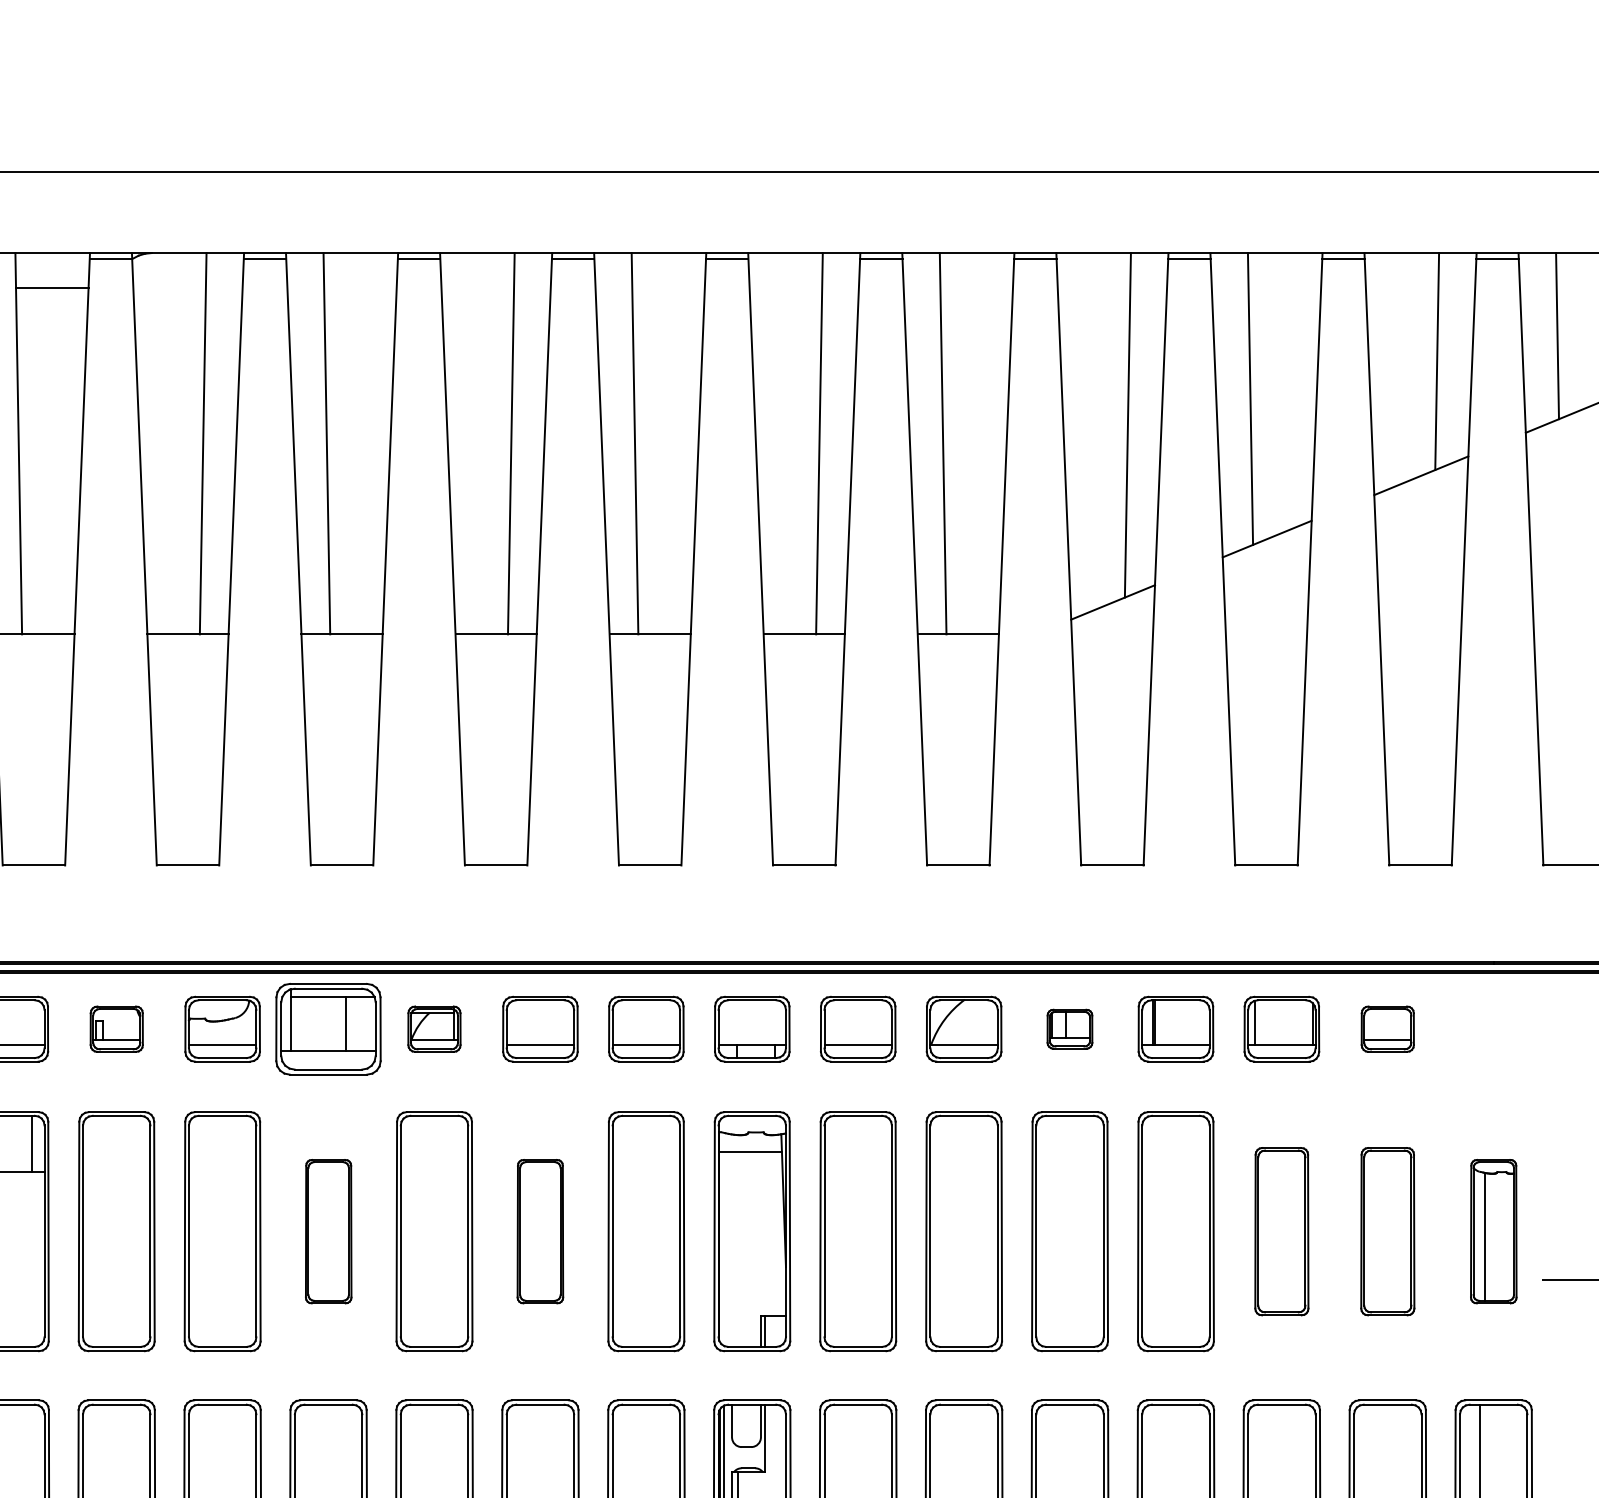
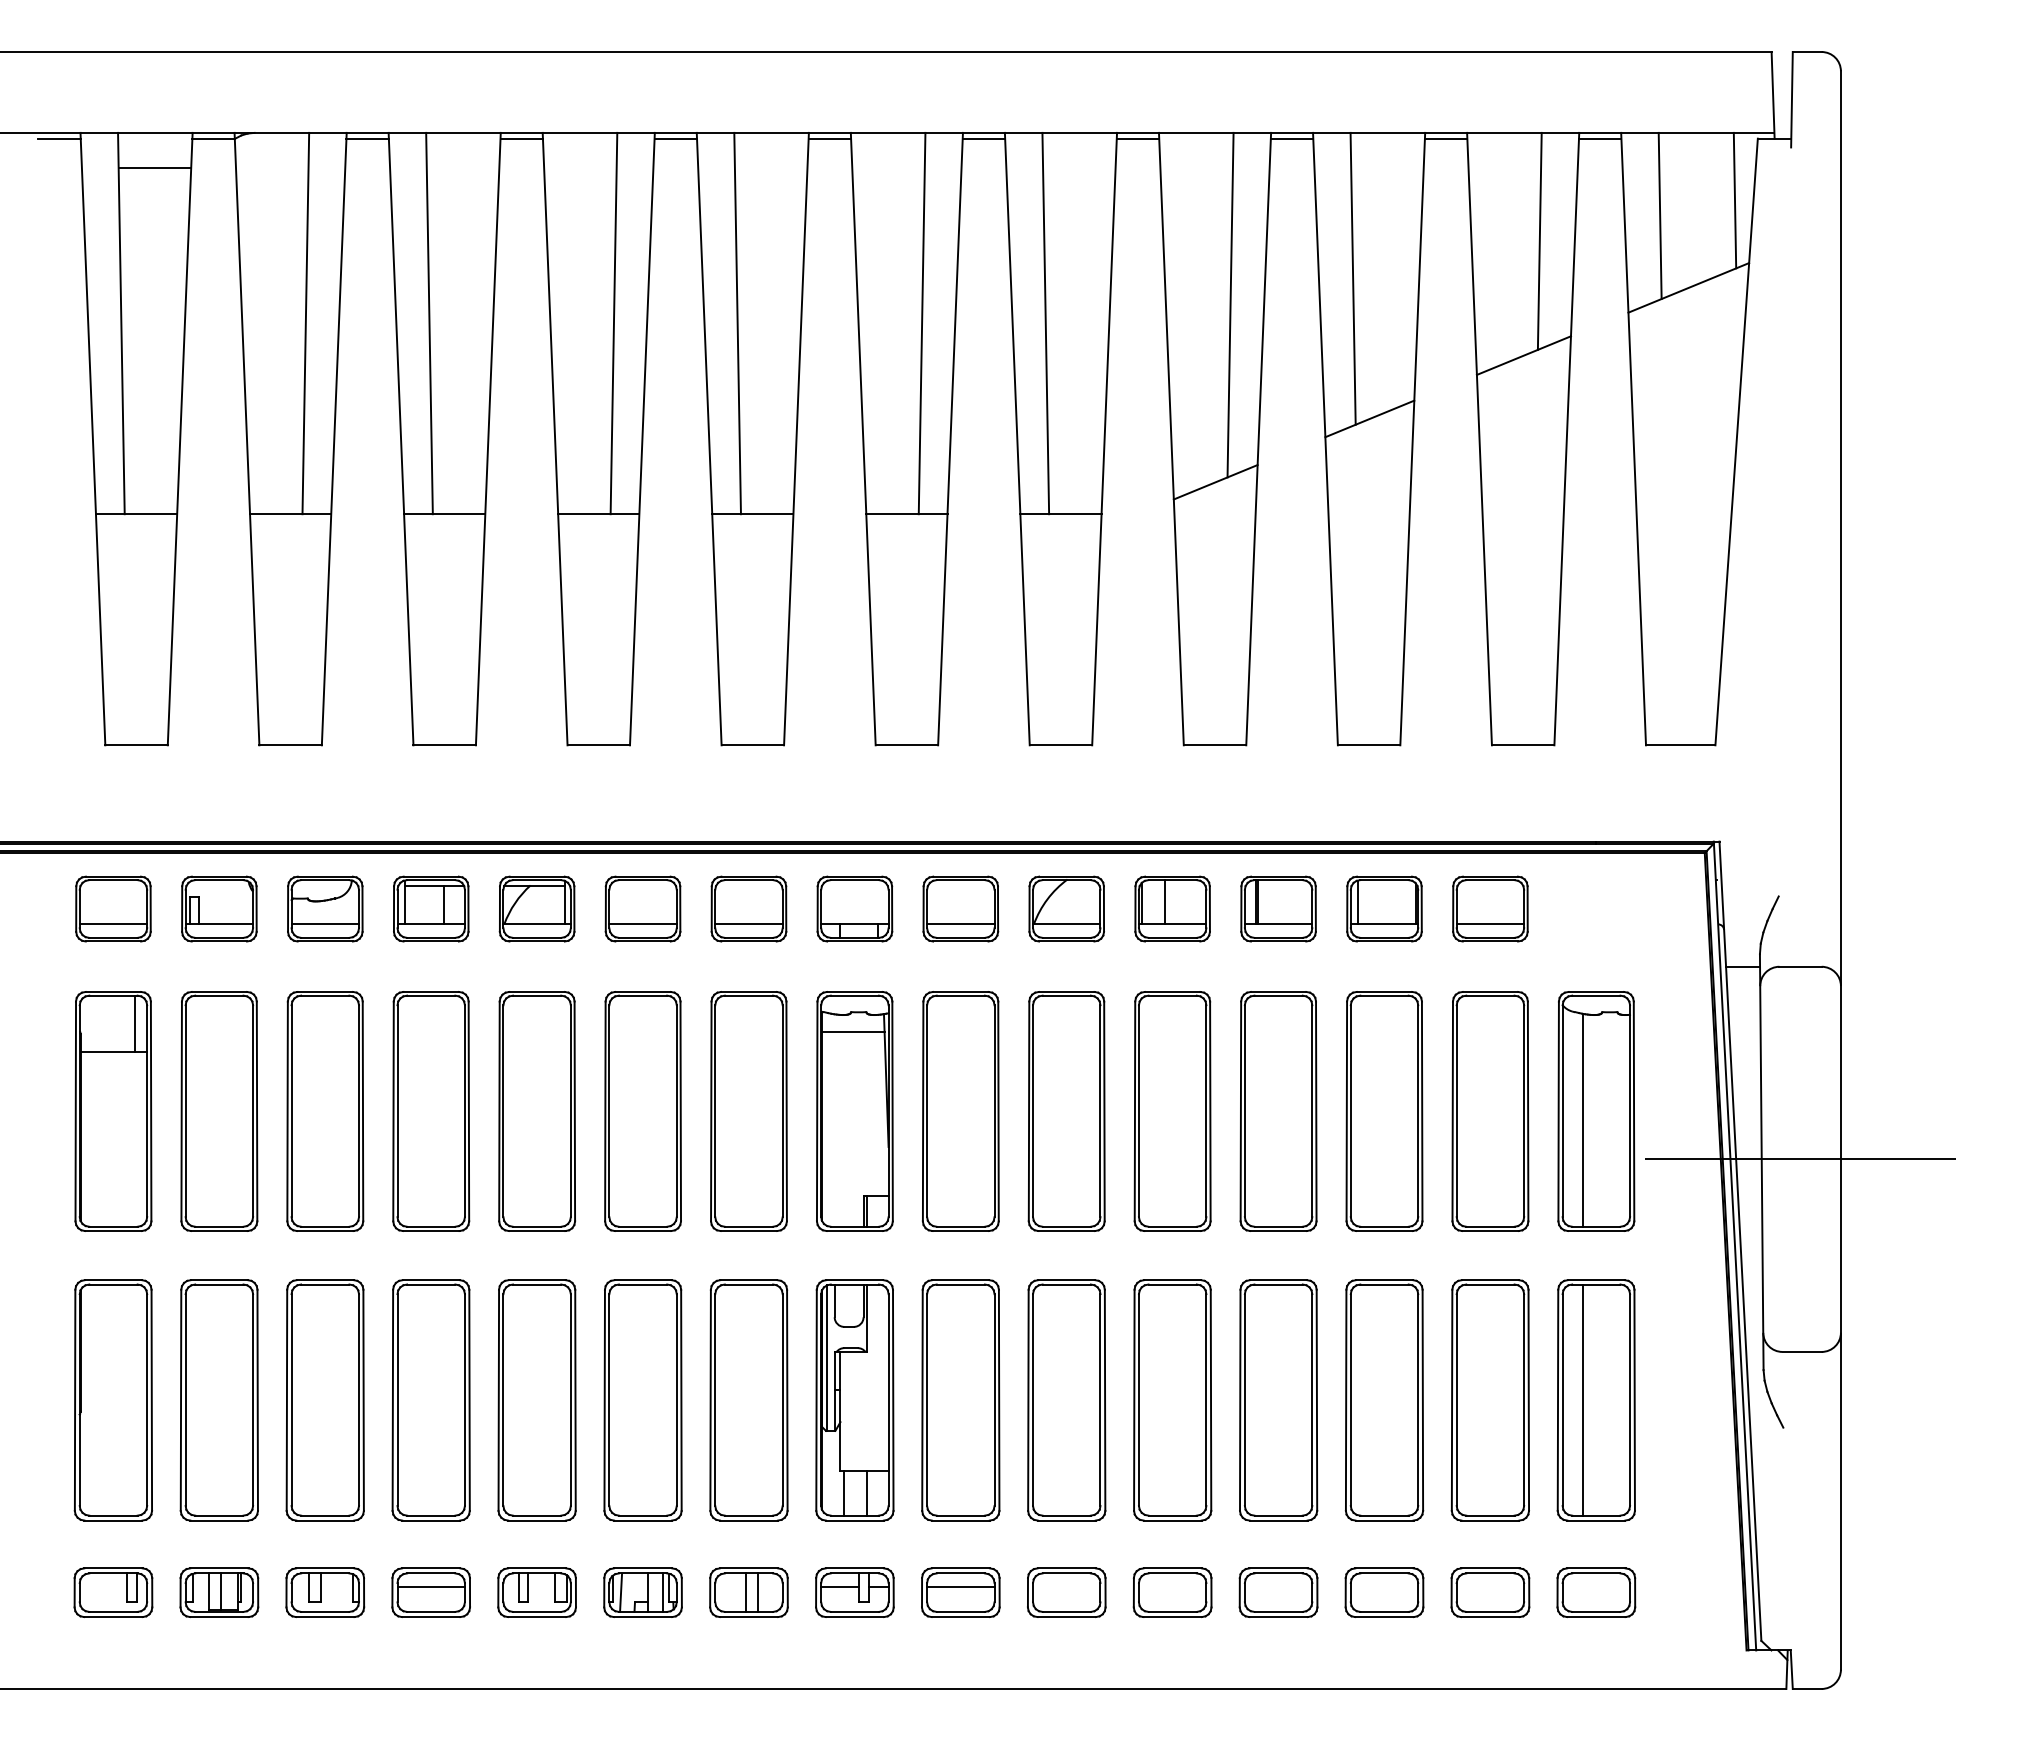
part: (116, 1028) -> (219, 908), size x1.43
part: (328, 1028) -> (431, 908), size x0.71
part: (433, 1028) -> (536, 908), size x1.43
part: (1069, 1028) -> (1172, 908), size x1.67
part: (1387, 1028) -> (1490, 908), size x1.43
part: (328, 1231) -> (431, 1111), size x1.67
part: (539, 1231) -> (642, 1111), size x1.67
part: (1281, 1231) -> (1384, 1111), size x1.43
part: (1387, 1231) -> (1490, 1111), size x1.43
part: (1493, 1231) -> (1596, 1111), size x1.67

